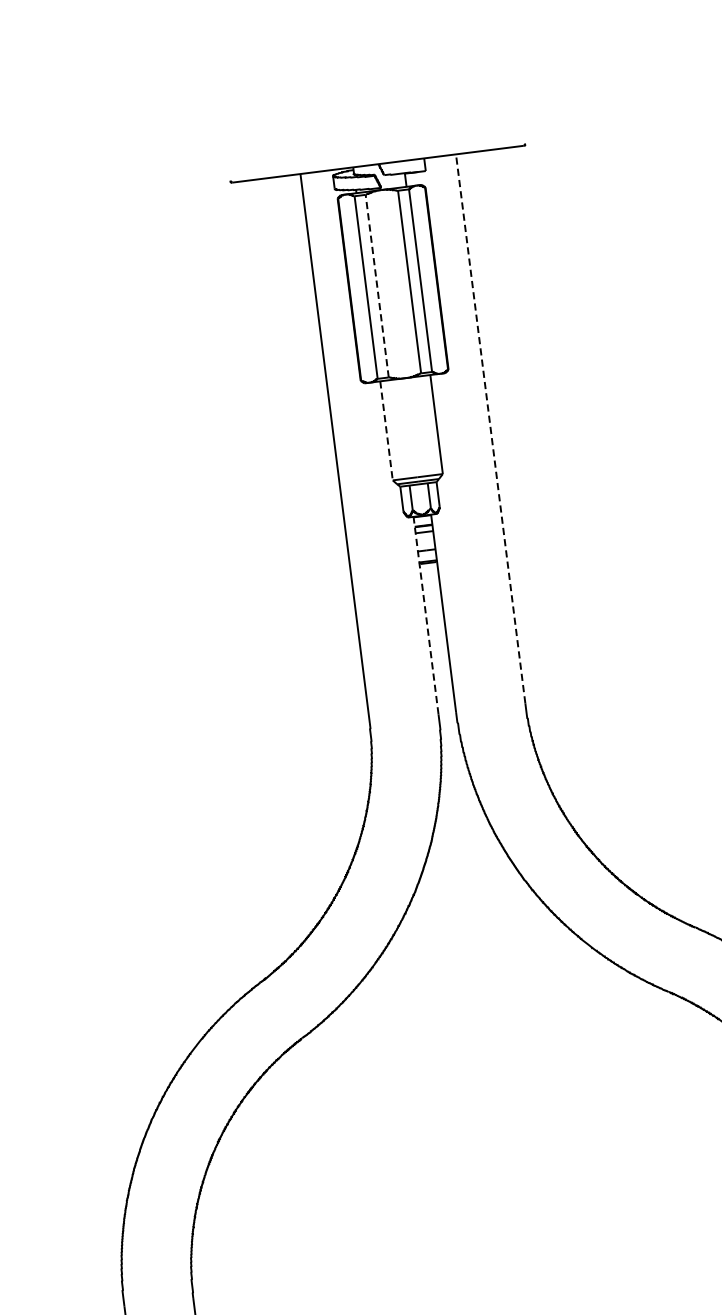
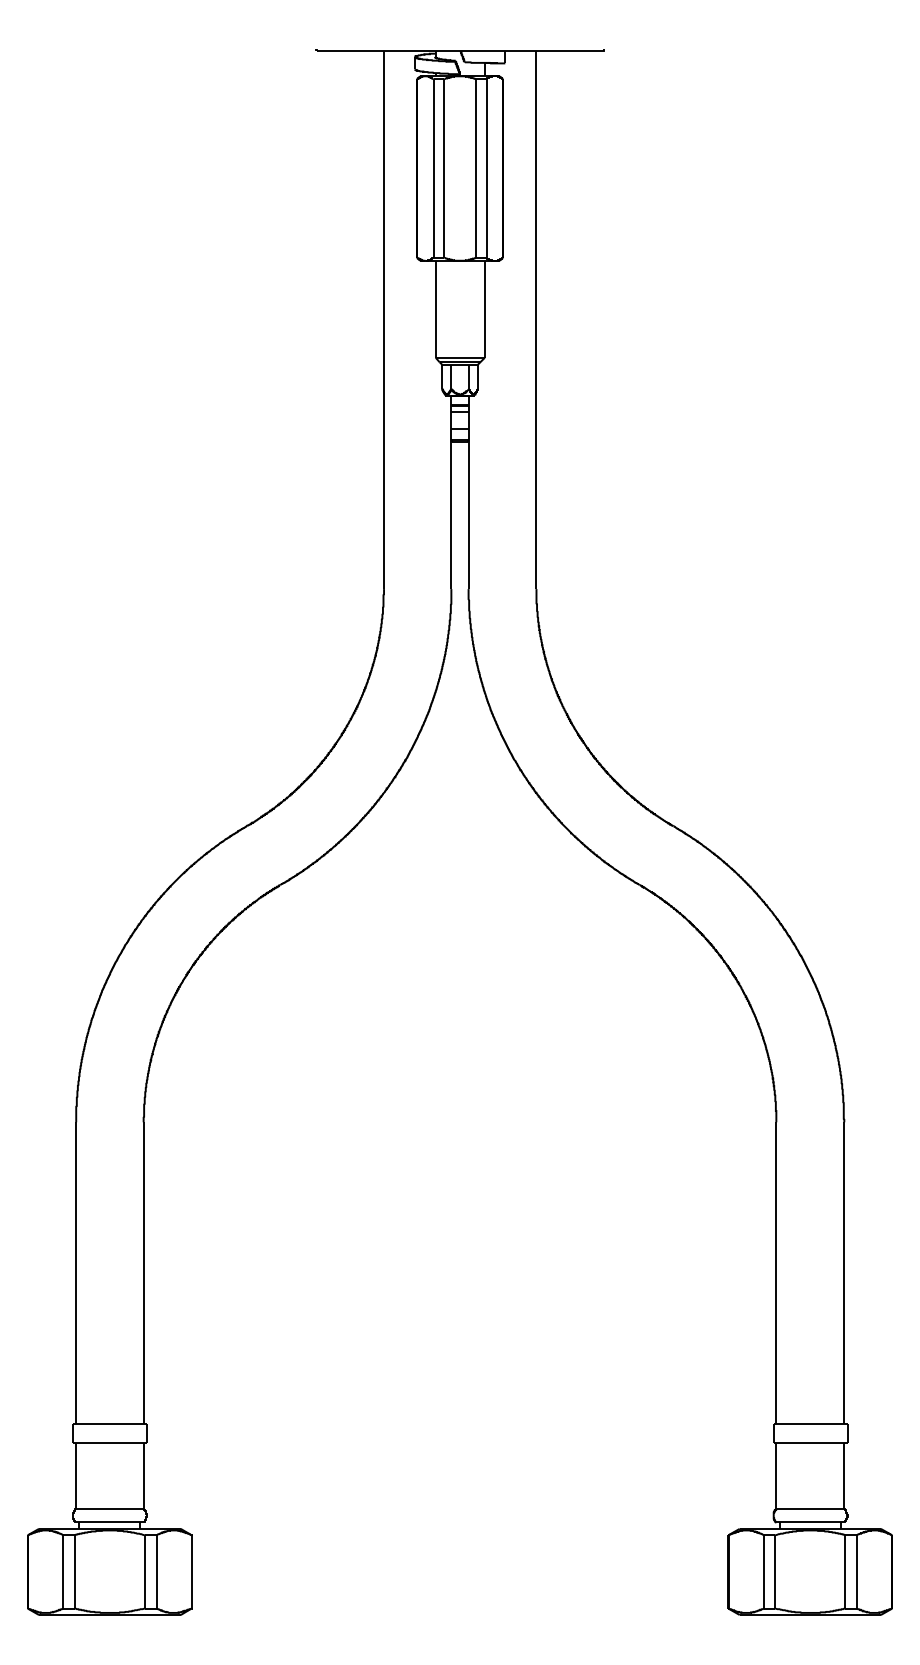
line: (377, 286) -> (444, 168), dashed -> solid
line: (490, 428) -> (536, 319), dashed -> solid
line: (386, 431) -> (435, 309), dashed -> solid
line: (426, 615) -> (451, 492), dashed -> solid

